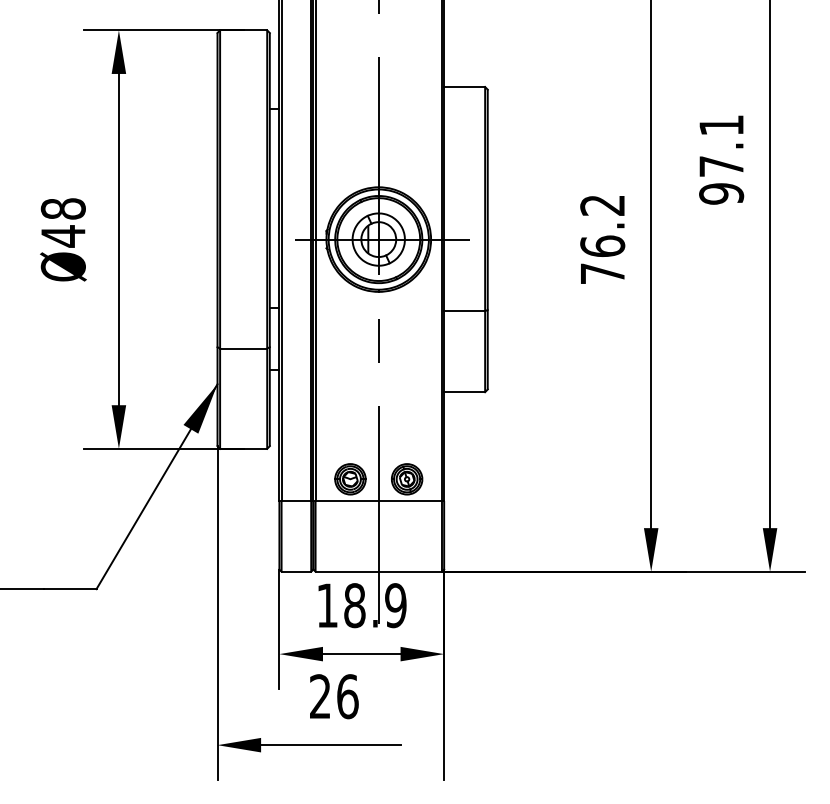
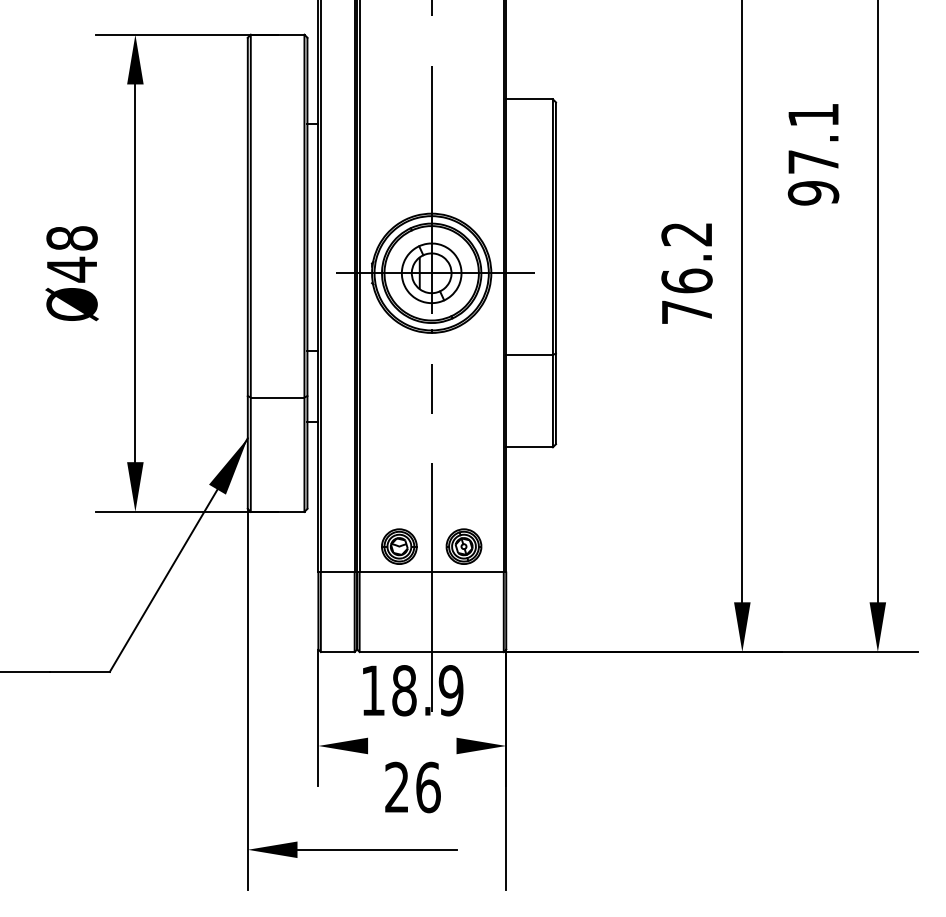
text: (721, 159) -> (813, 154), moved
line: (361, 653) -> (412, 745), removed
text: (333, 696) -> (412, 787), moved

